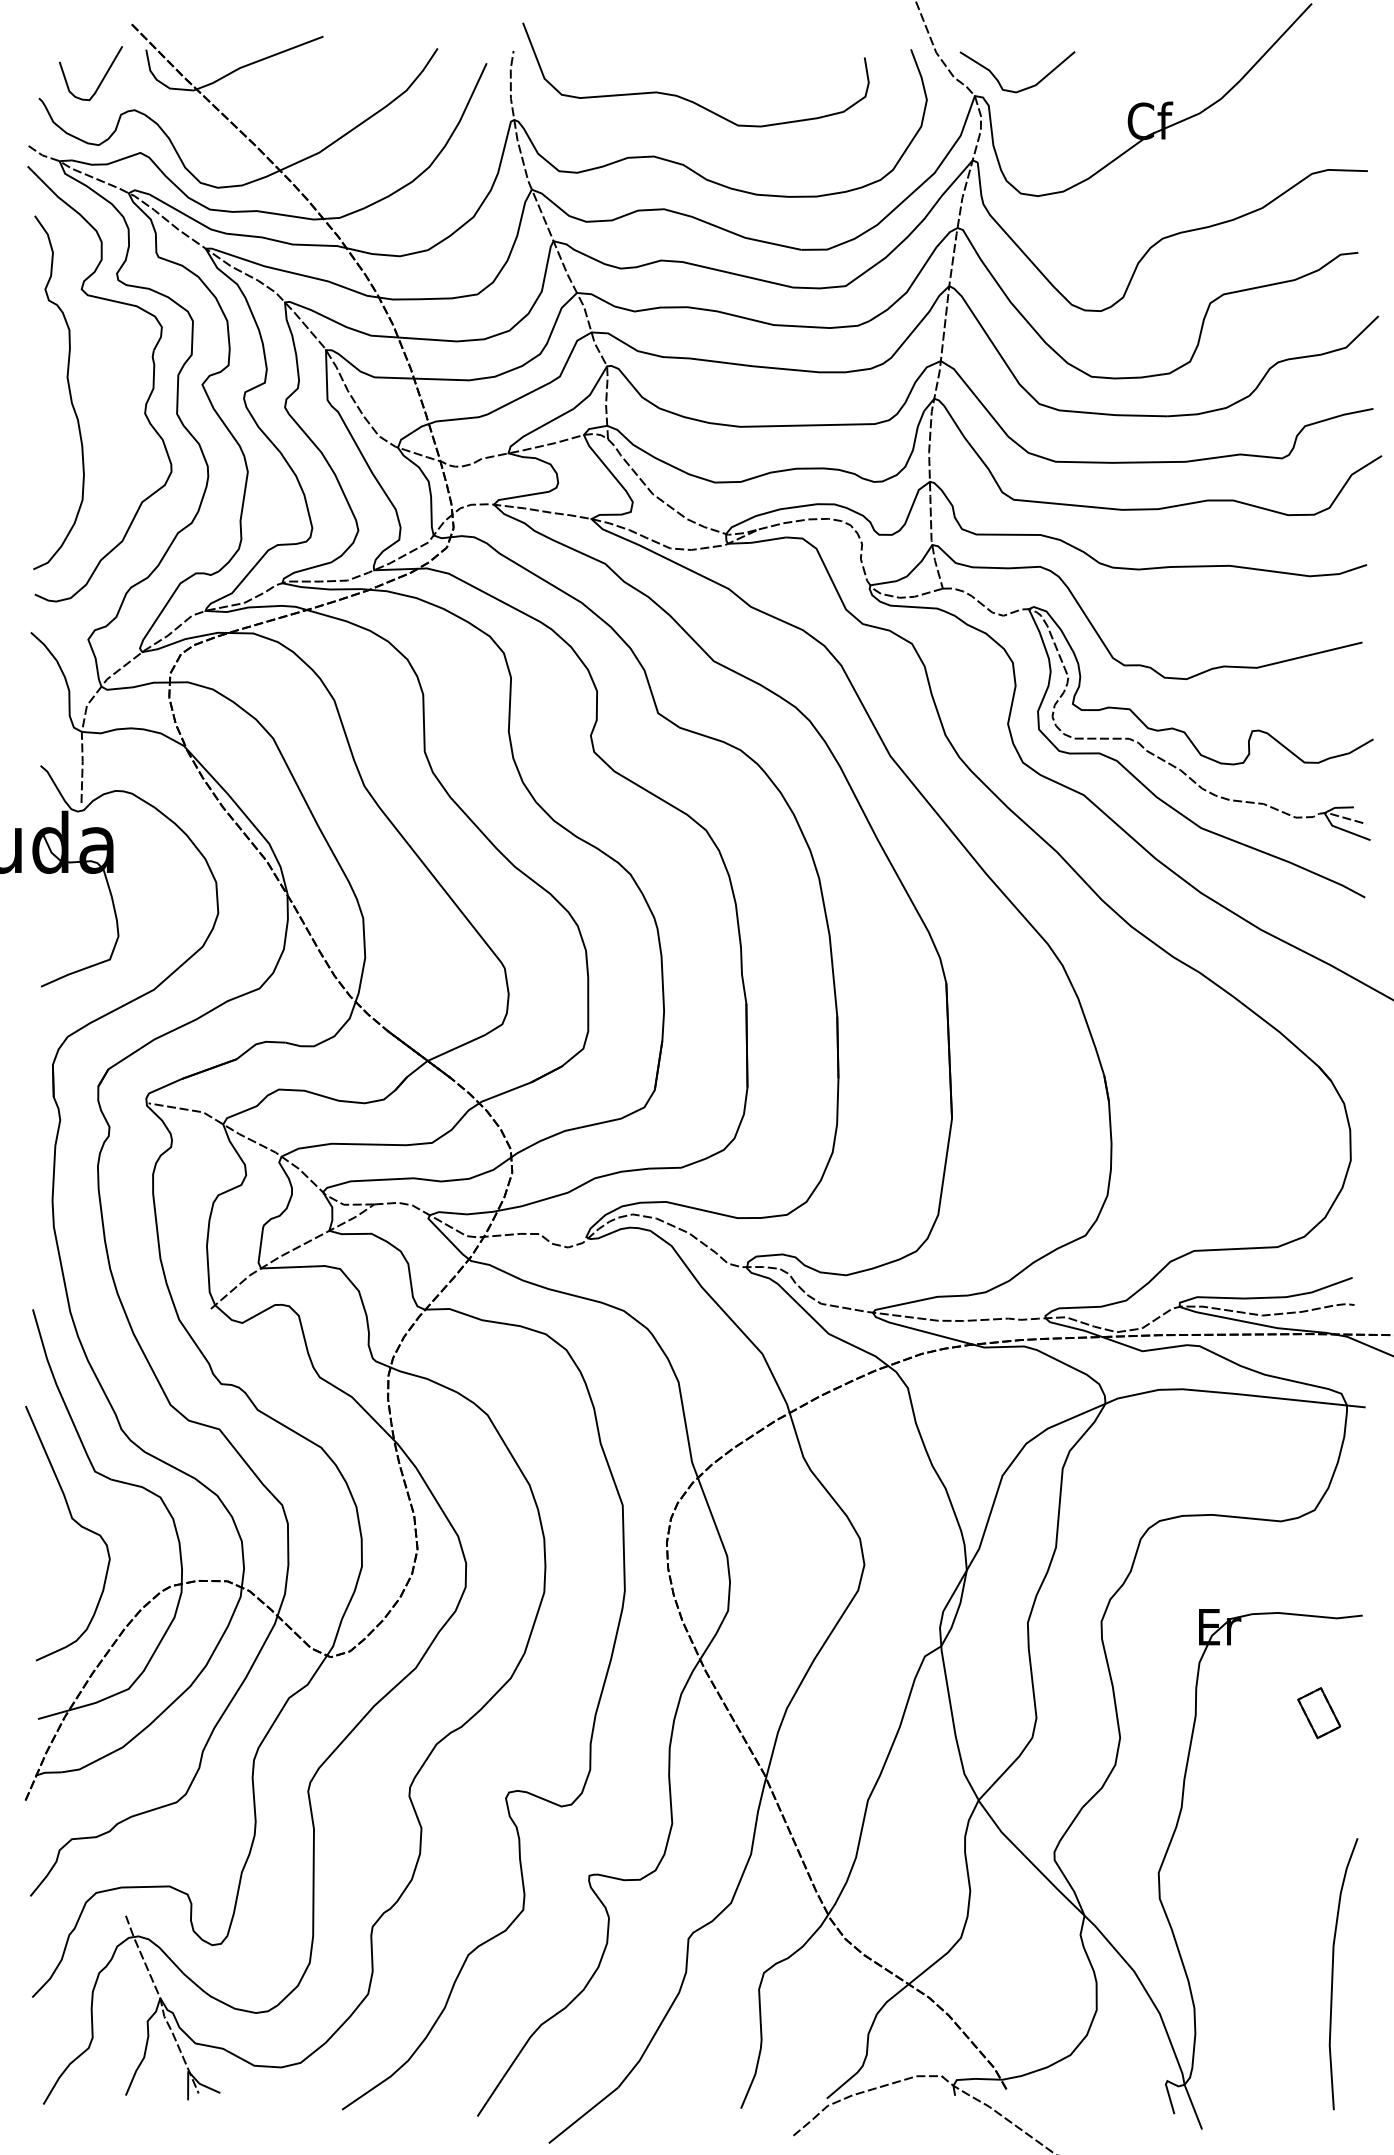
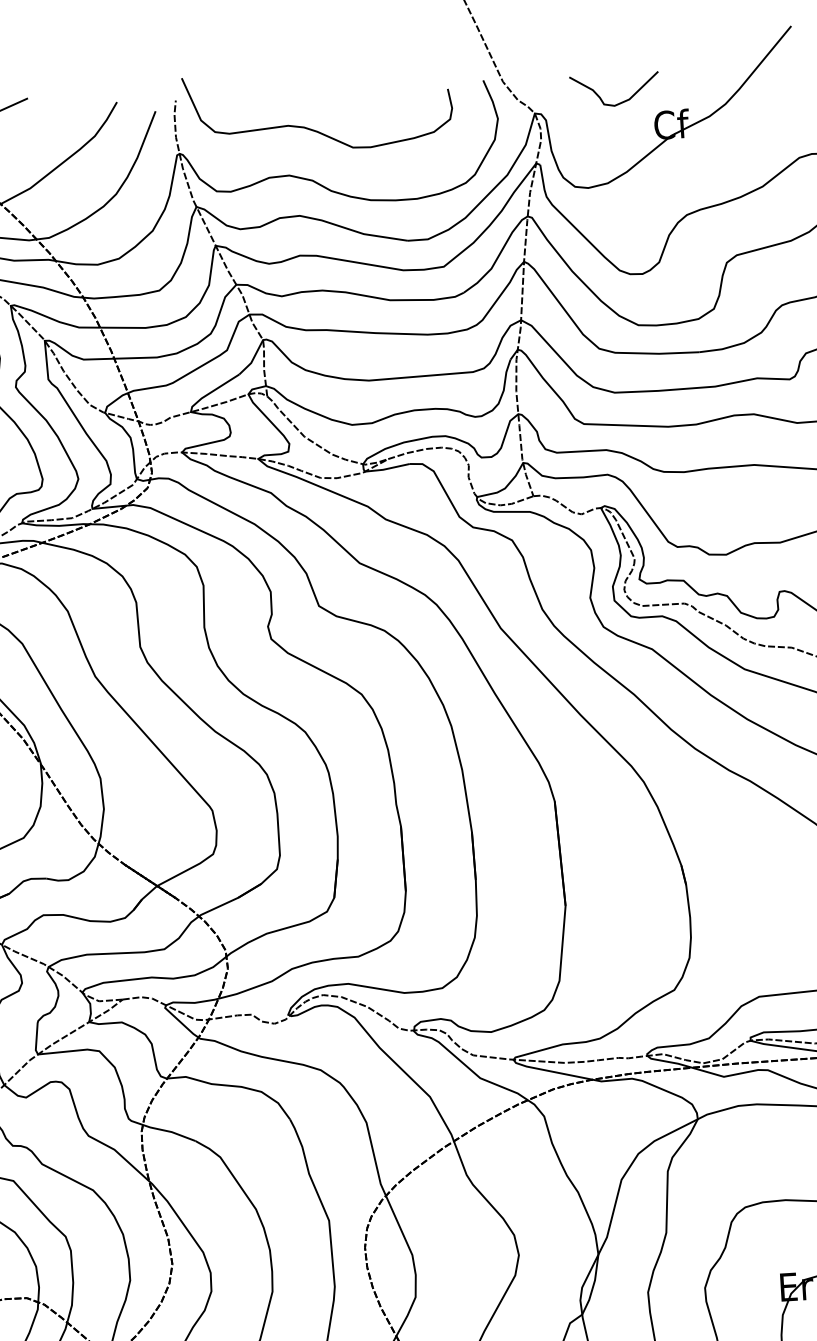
curve: (1023, 88) -> (620, 102), moved

